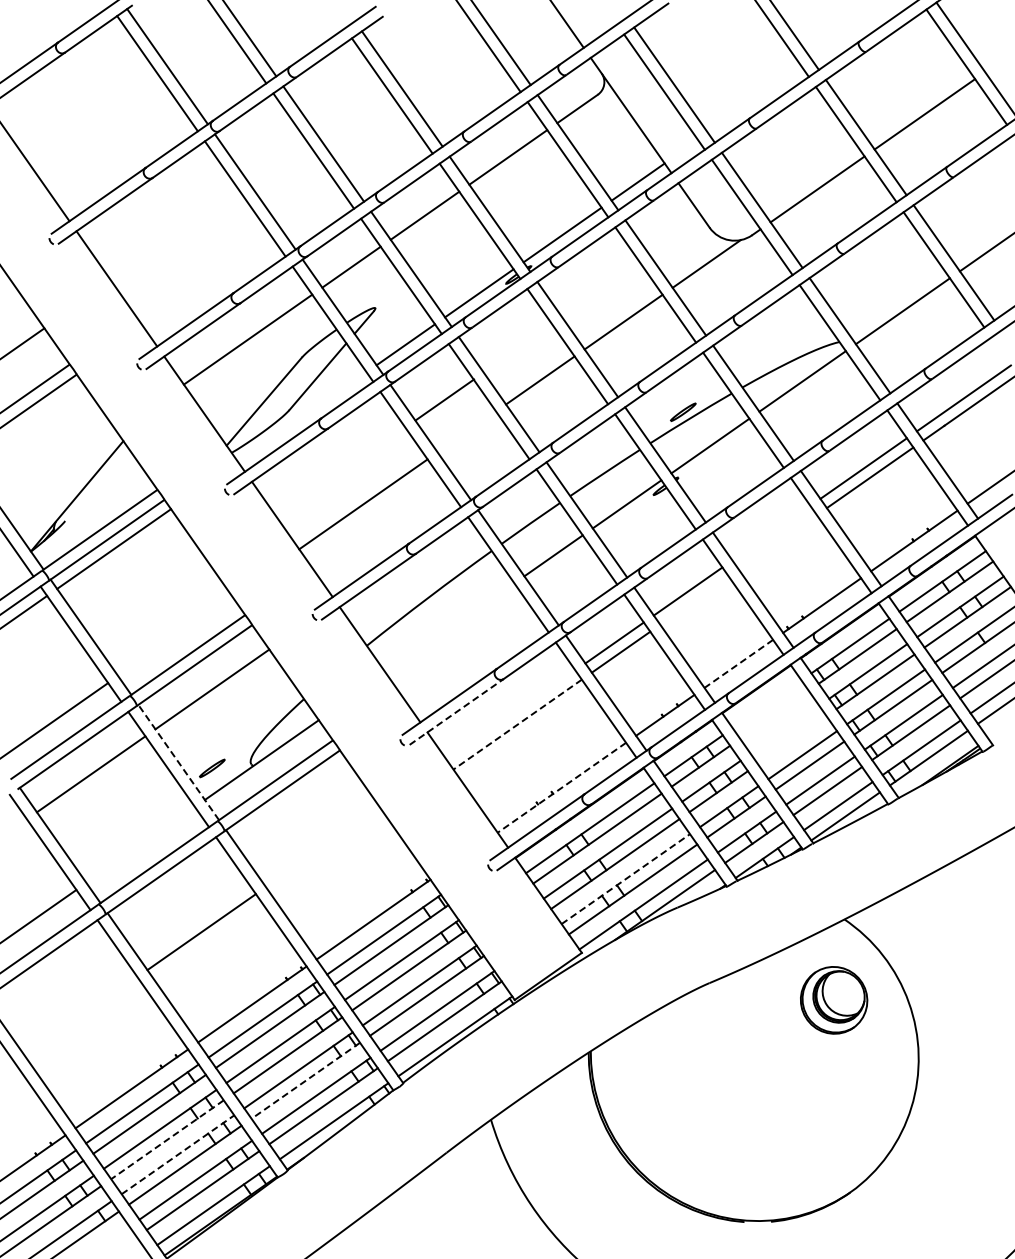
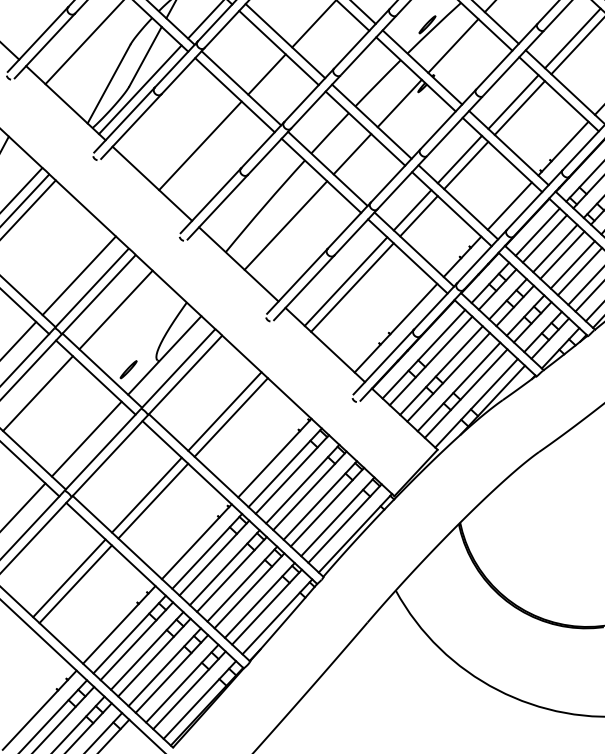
line: (444, 399) -> (266, 74), moved
line: (302, 417) -> (140, 89), added
line: (771, 532) -> (513, 101), added
line: (777, 542) -> (519, 108), added
line: (694, 600) -> (466, 165), added
line: (450, 628) -> (286, 225), added
line: (175, 636) -> (79, 275), added
line: (738, 663) -> (509, 205), dashed -> solid
line: (766, 704) -> (537, 232), added
line: (457, 711) -> (304, 287), dashed -> solid
line: (774, 714) -> (544, 238), added
line: (511, 715) -> (346, 281), added
line: (517, 724) -> (352, 287), dashed -> solid
line: (784, 729) -> (554, 248), added
line: (791, 740) -> (561, 255), added
line: (178, 762) -> (102, 370), dashed -> solid
line: (561, 788) -> (395, 328), dashed -> solid
line: (140, 844) -> (86, 438), added
line: (322, 847) -> (224, 411), added
line: (329, 856) -> (231, 417), added
line: (626, 878) -> (459, 386), dashed -> solid
line: (207, 941) -> (152, 501), added
line: (80, 1016) -> (68, 578), added
line: (87, 1025) -> (75, 584), added
line: (305, 1081) -> (249, 591), dashed -> solid
line: (167, 1139) -> (154, 657), dashed -> solid
line: (178, 1154) -> (165, 667), dashed -> solid

